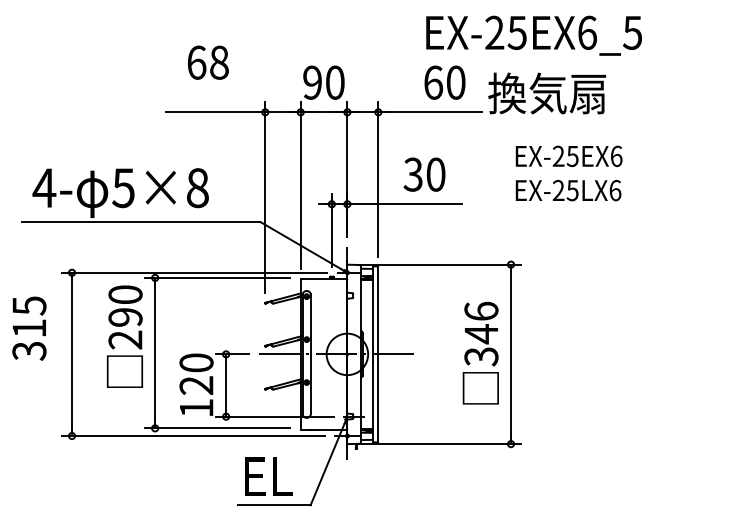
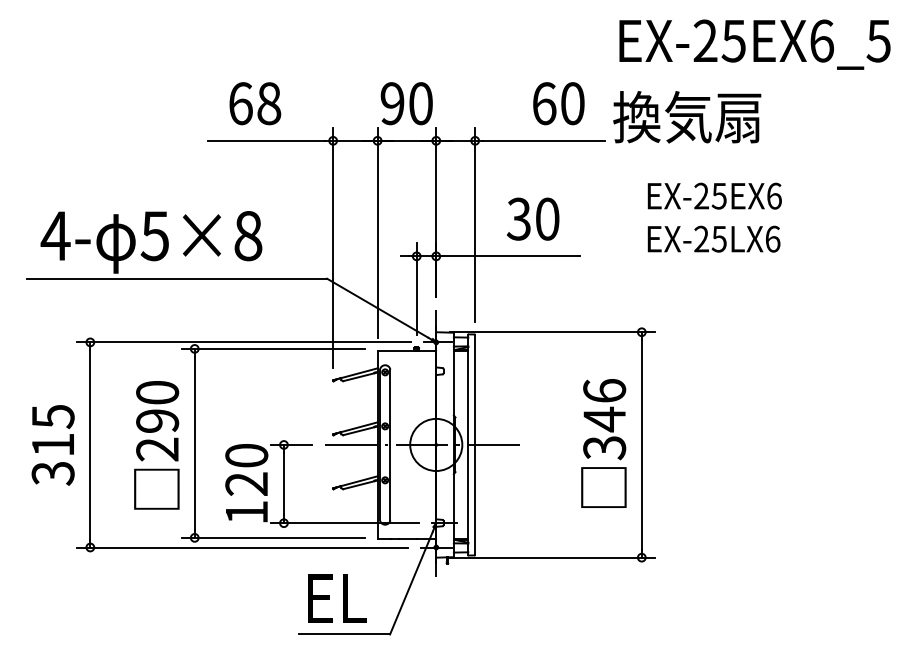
text: (533, 35) -> (754, 44), moved
text: (208, 62) -> (255, 103), moved
text: (29, 328) -> (53, 445), moved
text: (124, 336) -> (156, 445), moved

